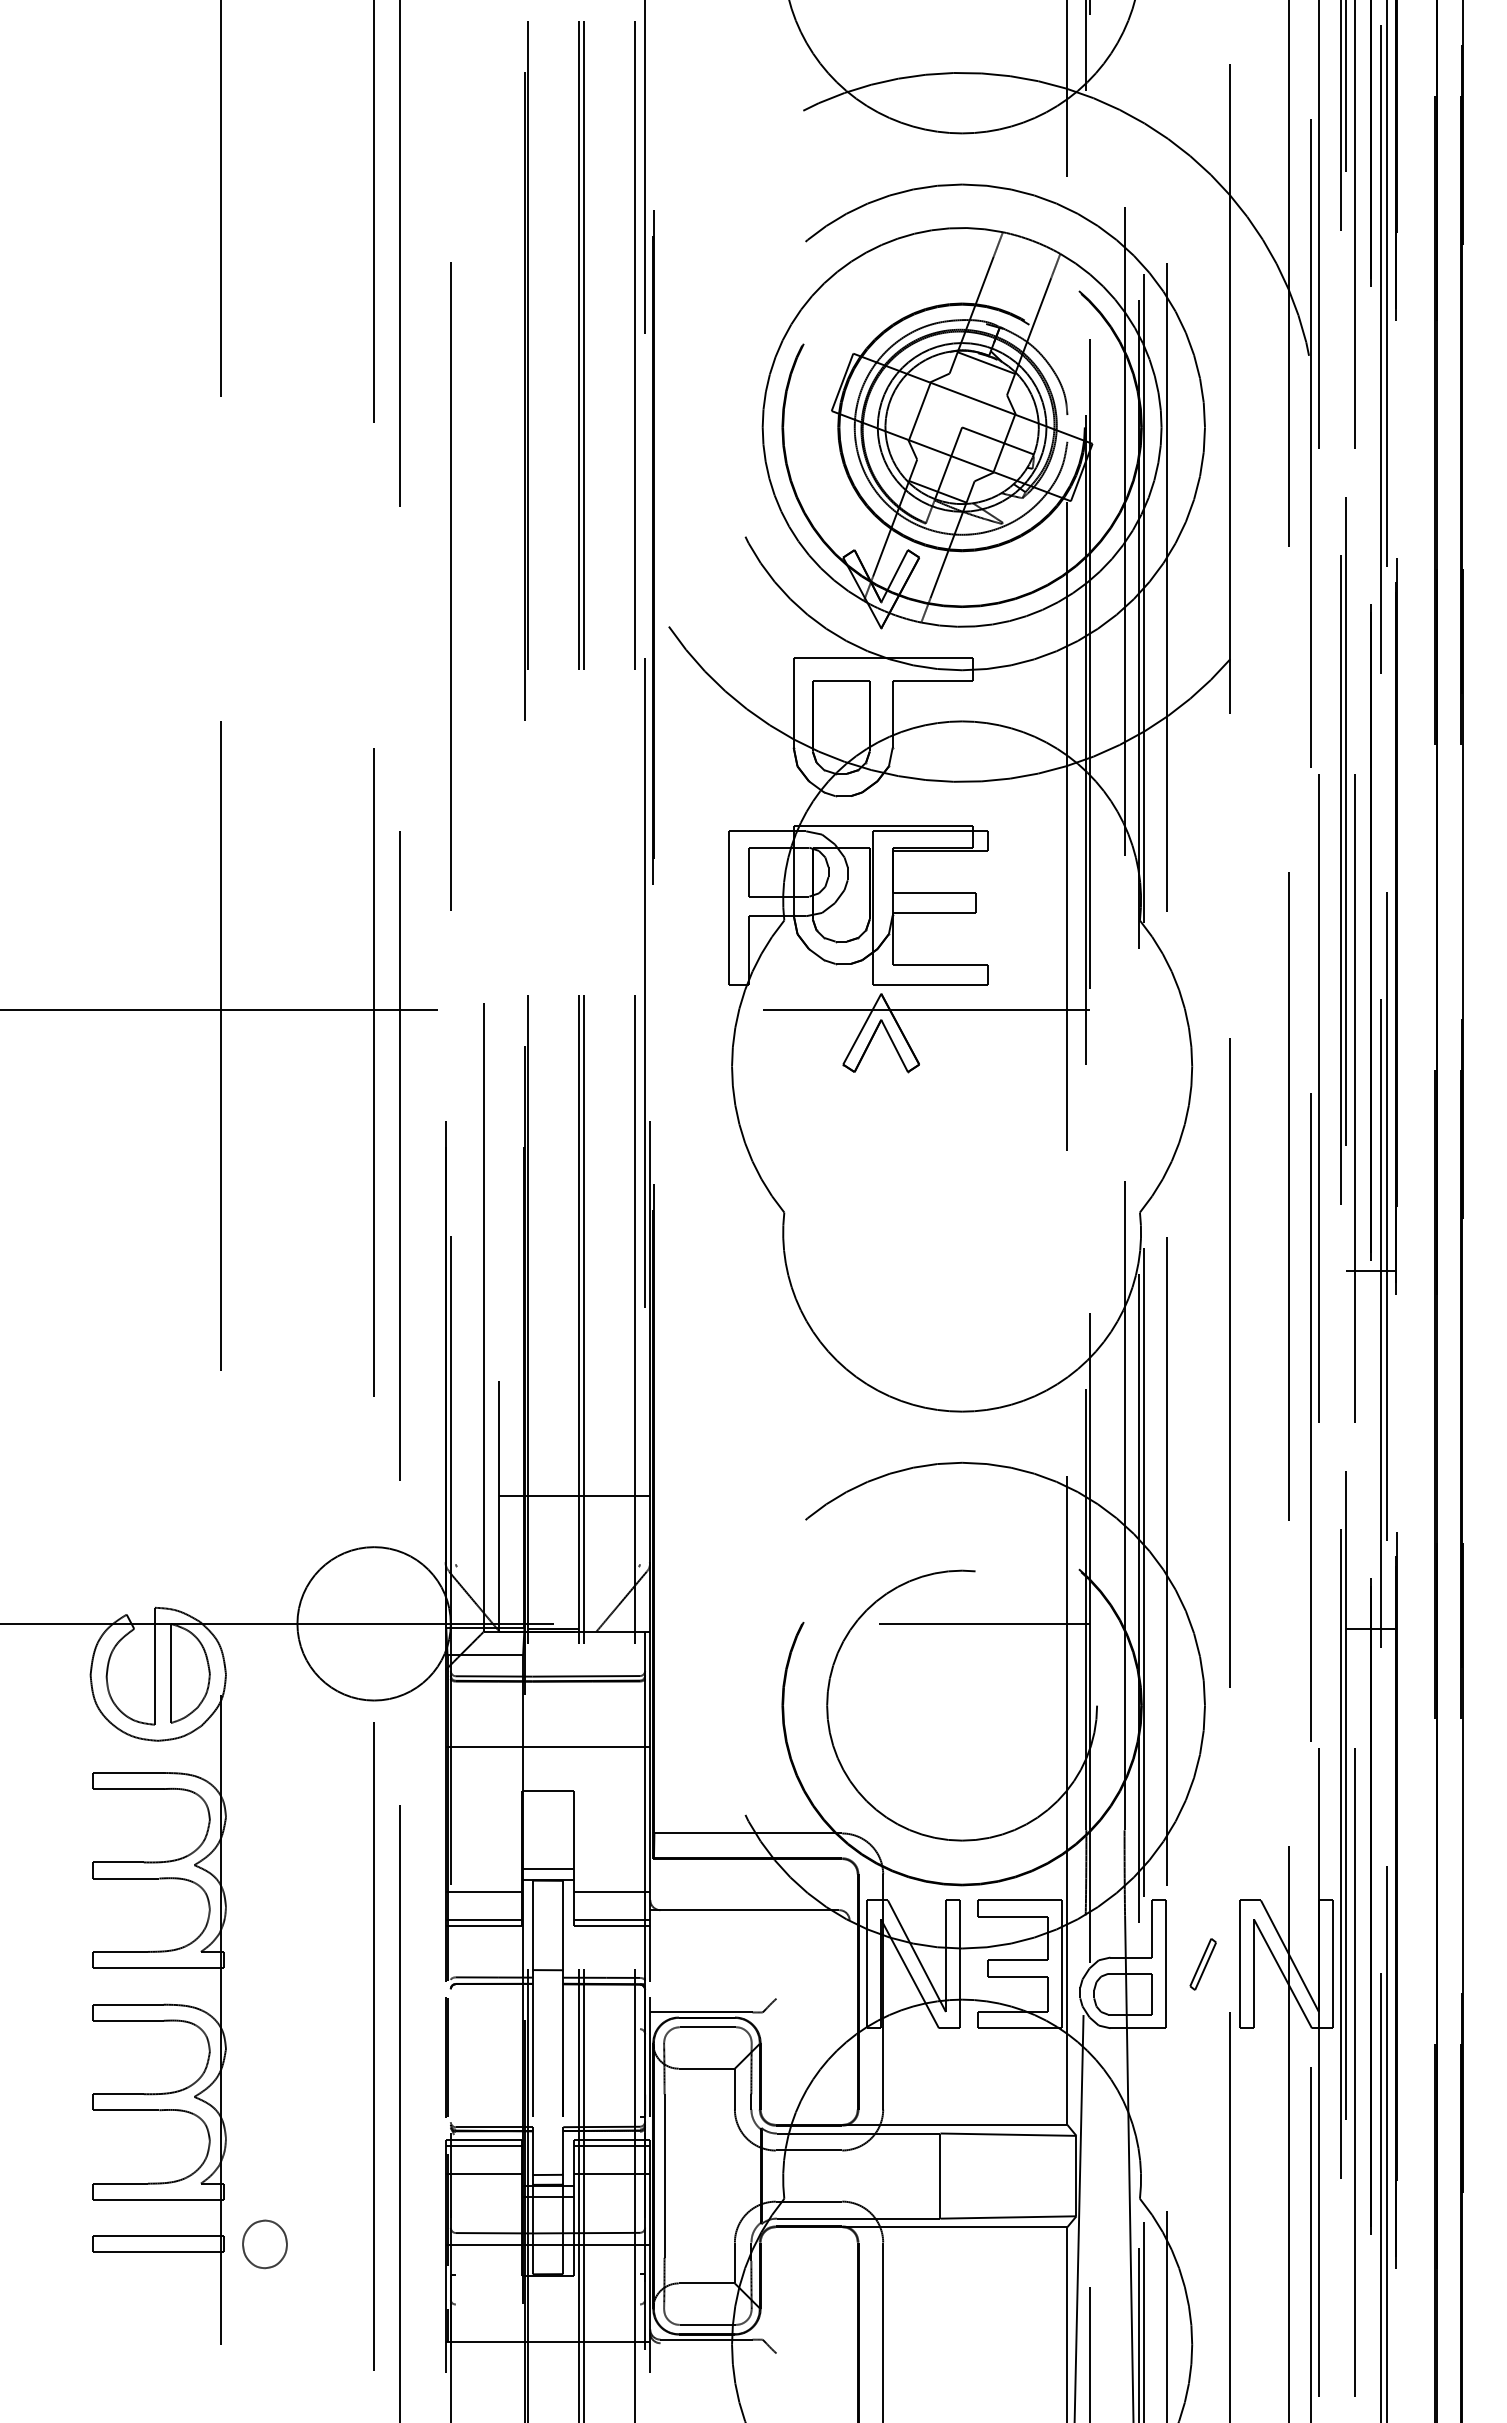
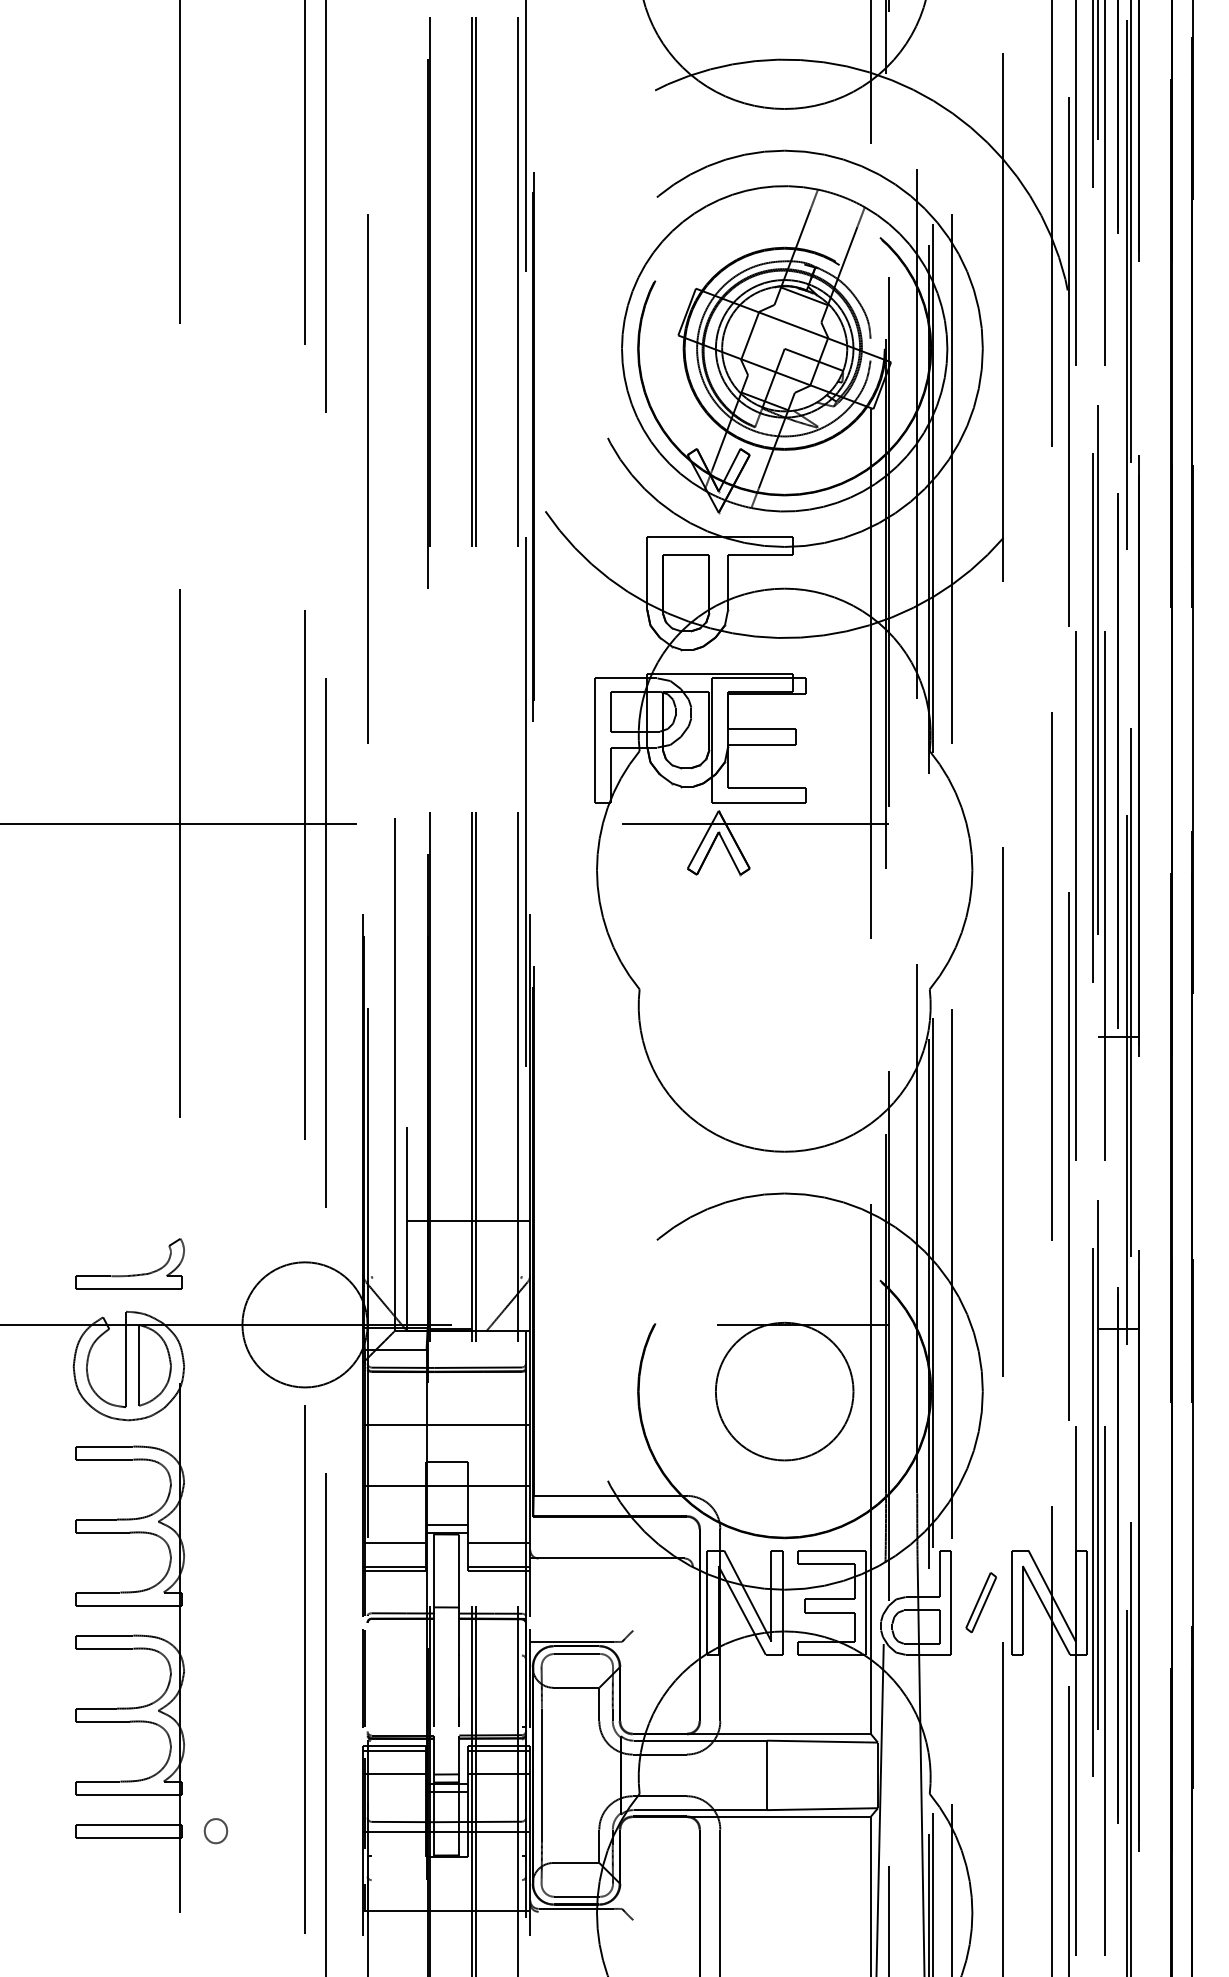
part: (159, 1562) -> (129, 1274), added
circle: (961, 1705) -> (784, 1391), size x0.62
line: (547, 1820) -> (446, 1485), added
part: (1203, 1964) -> (981, 1602), size x1.43
part: (264, 2244) -> (215, 1831), size x0.62

